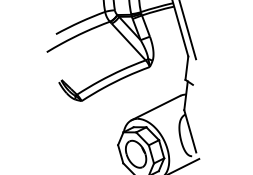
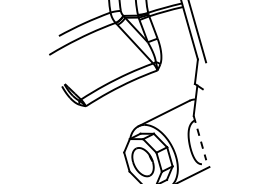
line: (190, 131) -> (200, 138), solid -> dashed

